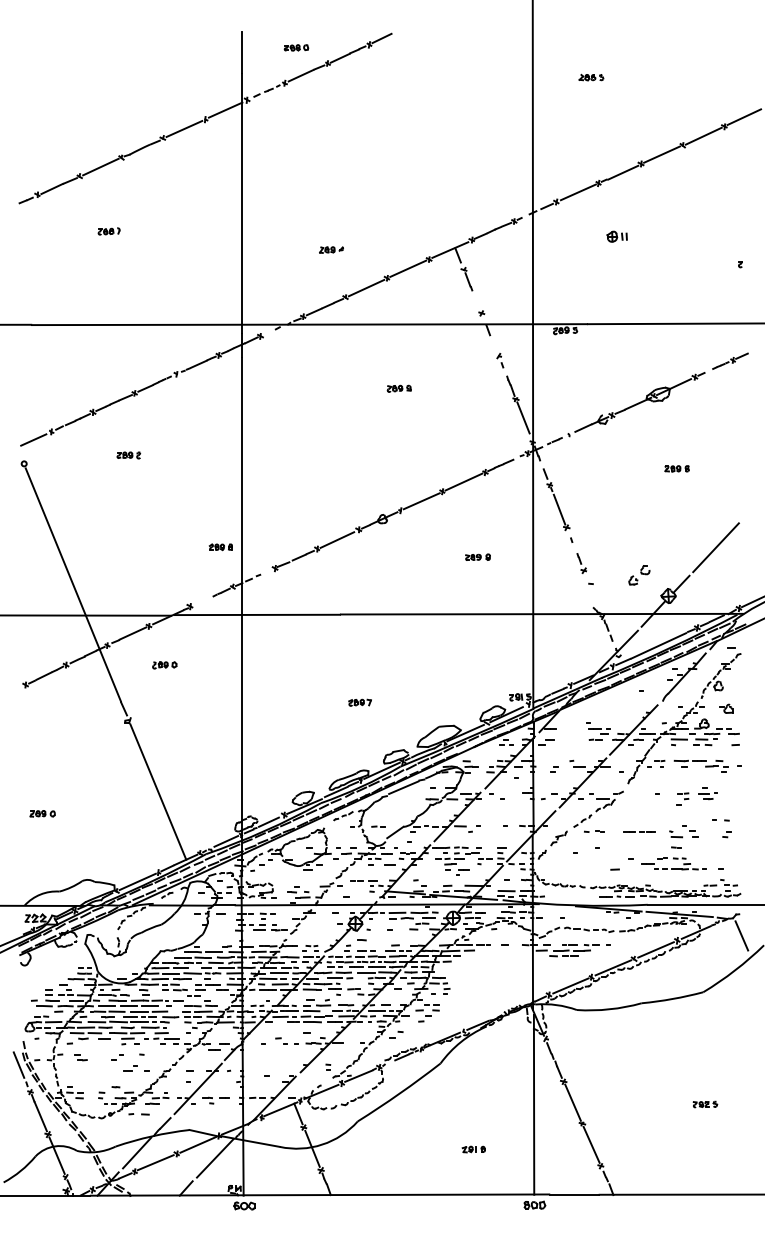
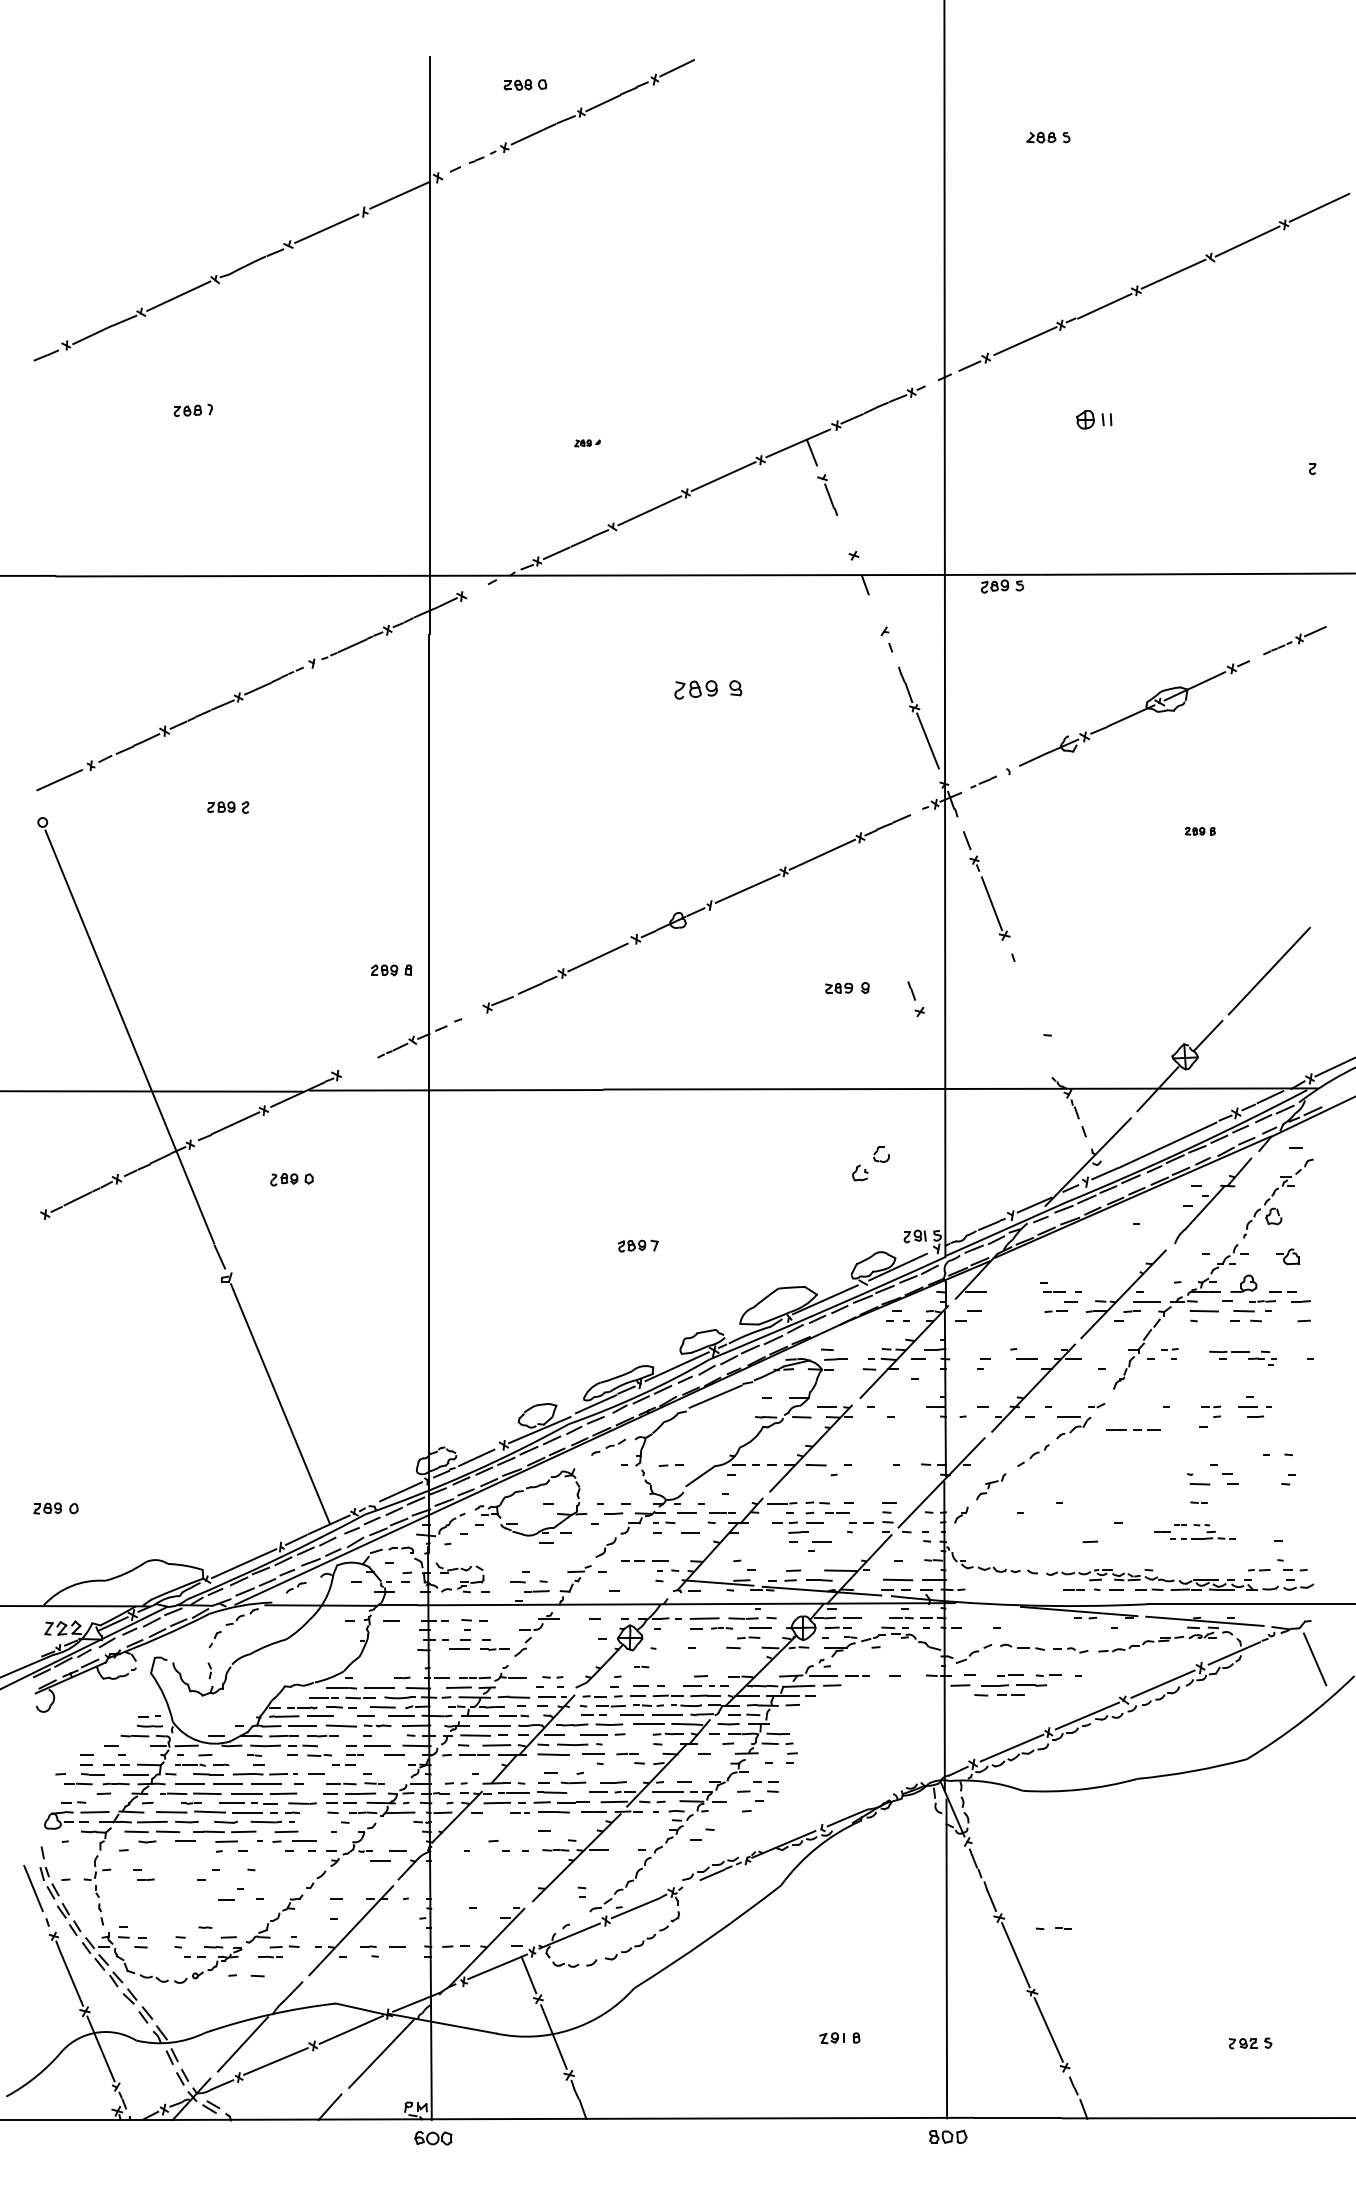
part: (331, 249) -> (587, 442), size x0.6
part: (398, 388) -> (706, 688), size x1.6
part: (676, 468) -> (1199, 830), size x0.7
part: (581, 563) -> (915, 999), moved
part: (639, 575) -> (871, 1164), moved
part: (700, 765) -> (1241, 1357), size x0.7
part: (42, 813) -> (55, 1507), moved
part: (594, 831) -> (1053, 1928), moved
line: (639, 831) -> (1133, 1429), moved
part: (673, 863) -> (1193, 1531), size x0.7
part: (705, 1104) -> (1250, 2043), moved

